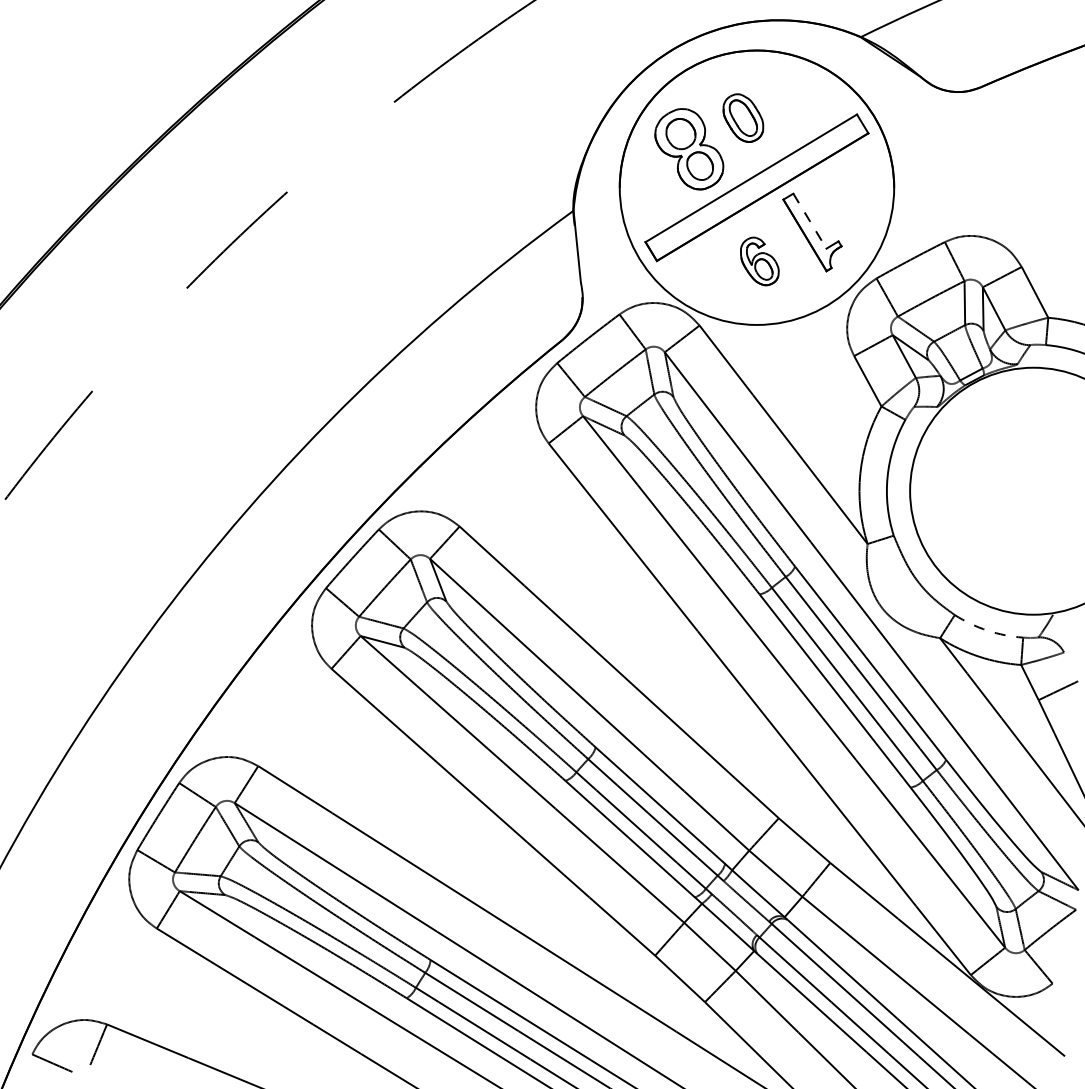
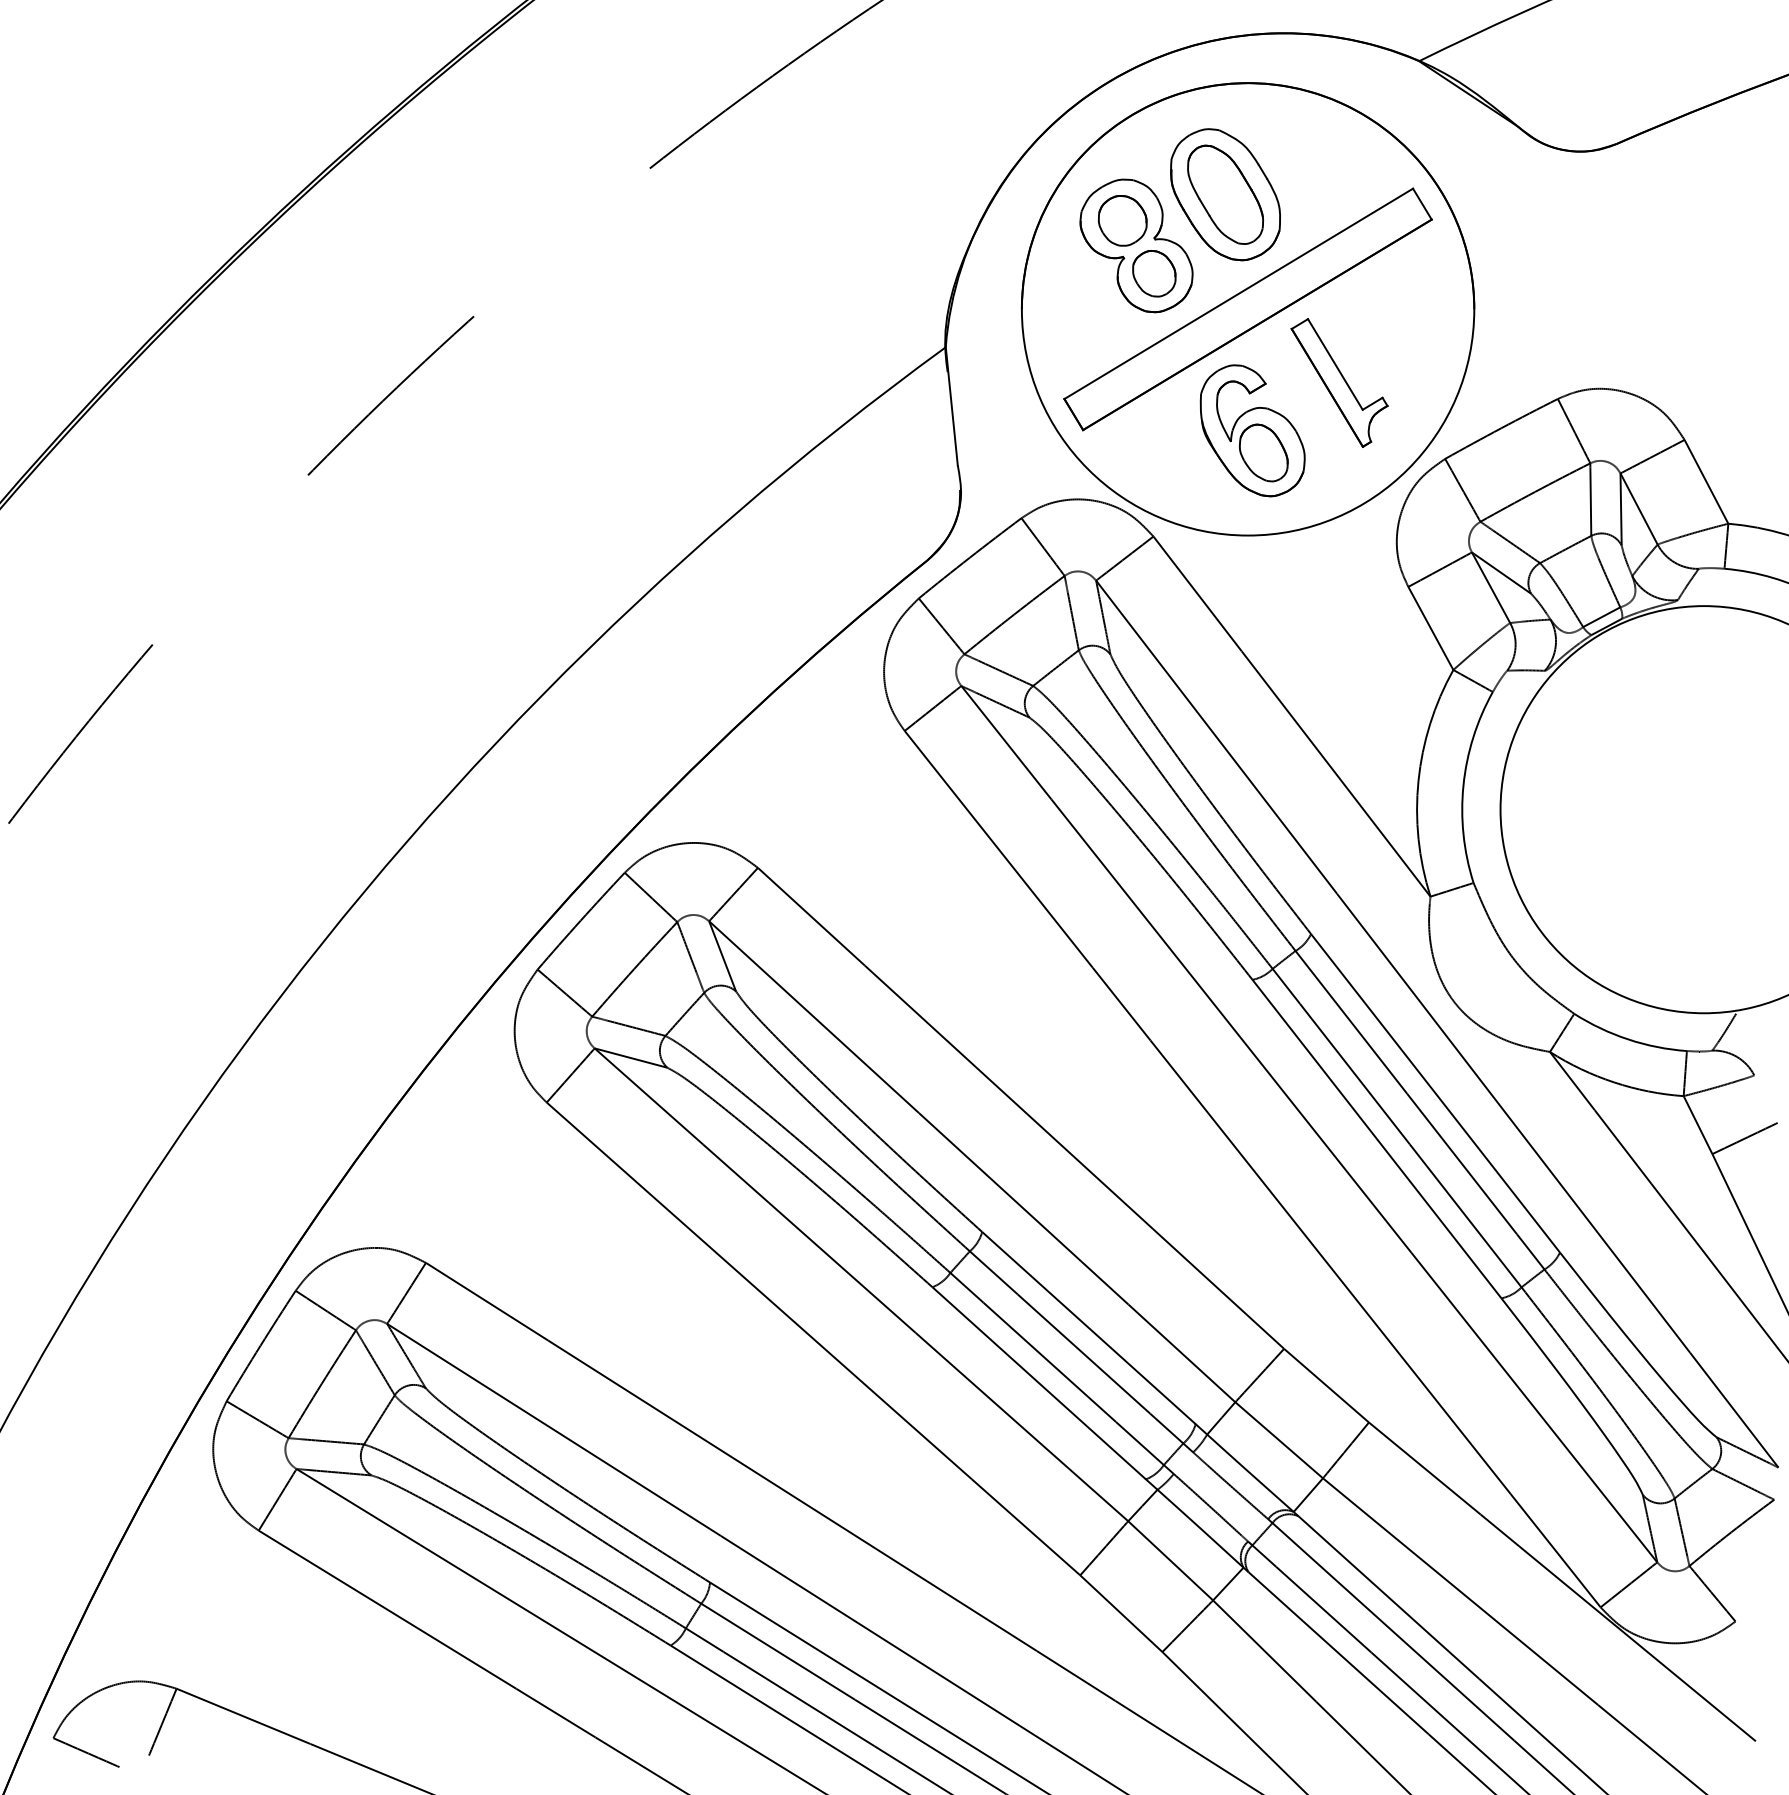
part: (743, 117) -> (1225, 193), size x1.67
line: (810, 221) -> (1336, 365), dashed -> solid
part: (759, 261) -> (1252, 430), size x1.67
arc: (987, 630) -> (1628, 1039), dashed -> solid

